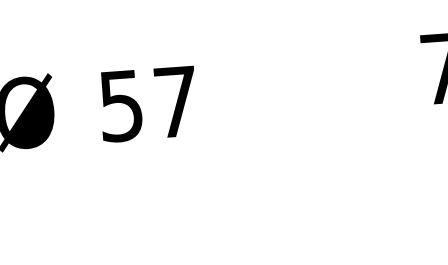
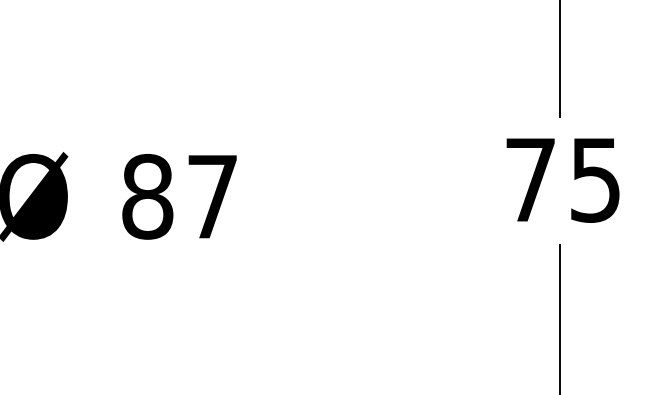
text: (121, 105) -> (147, 196), 57 -> 87

